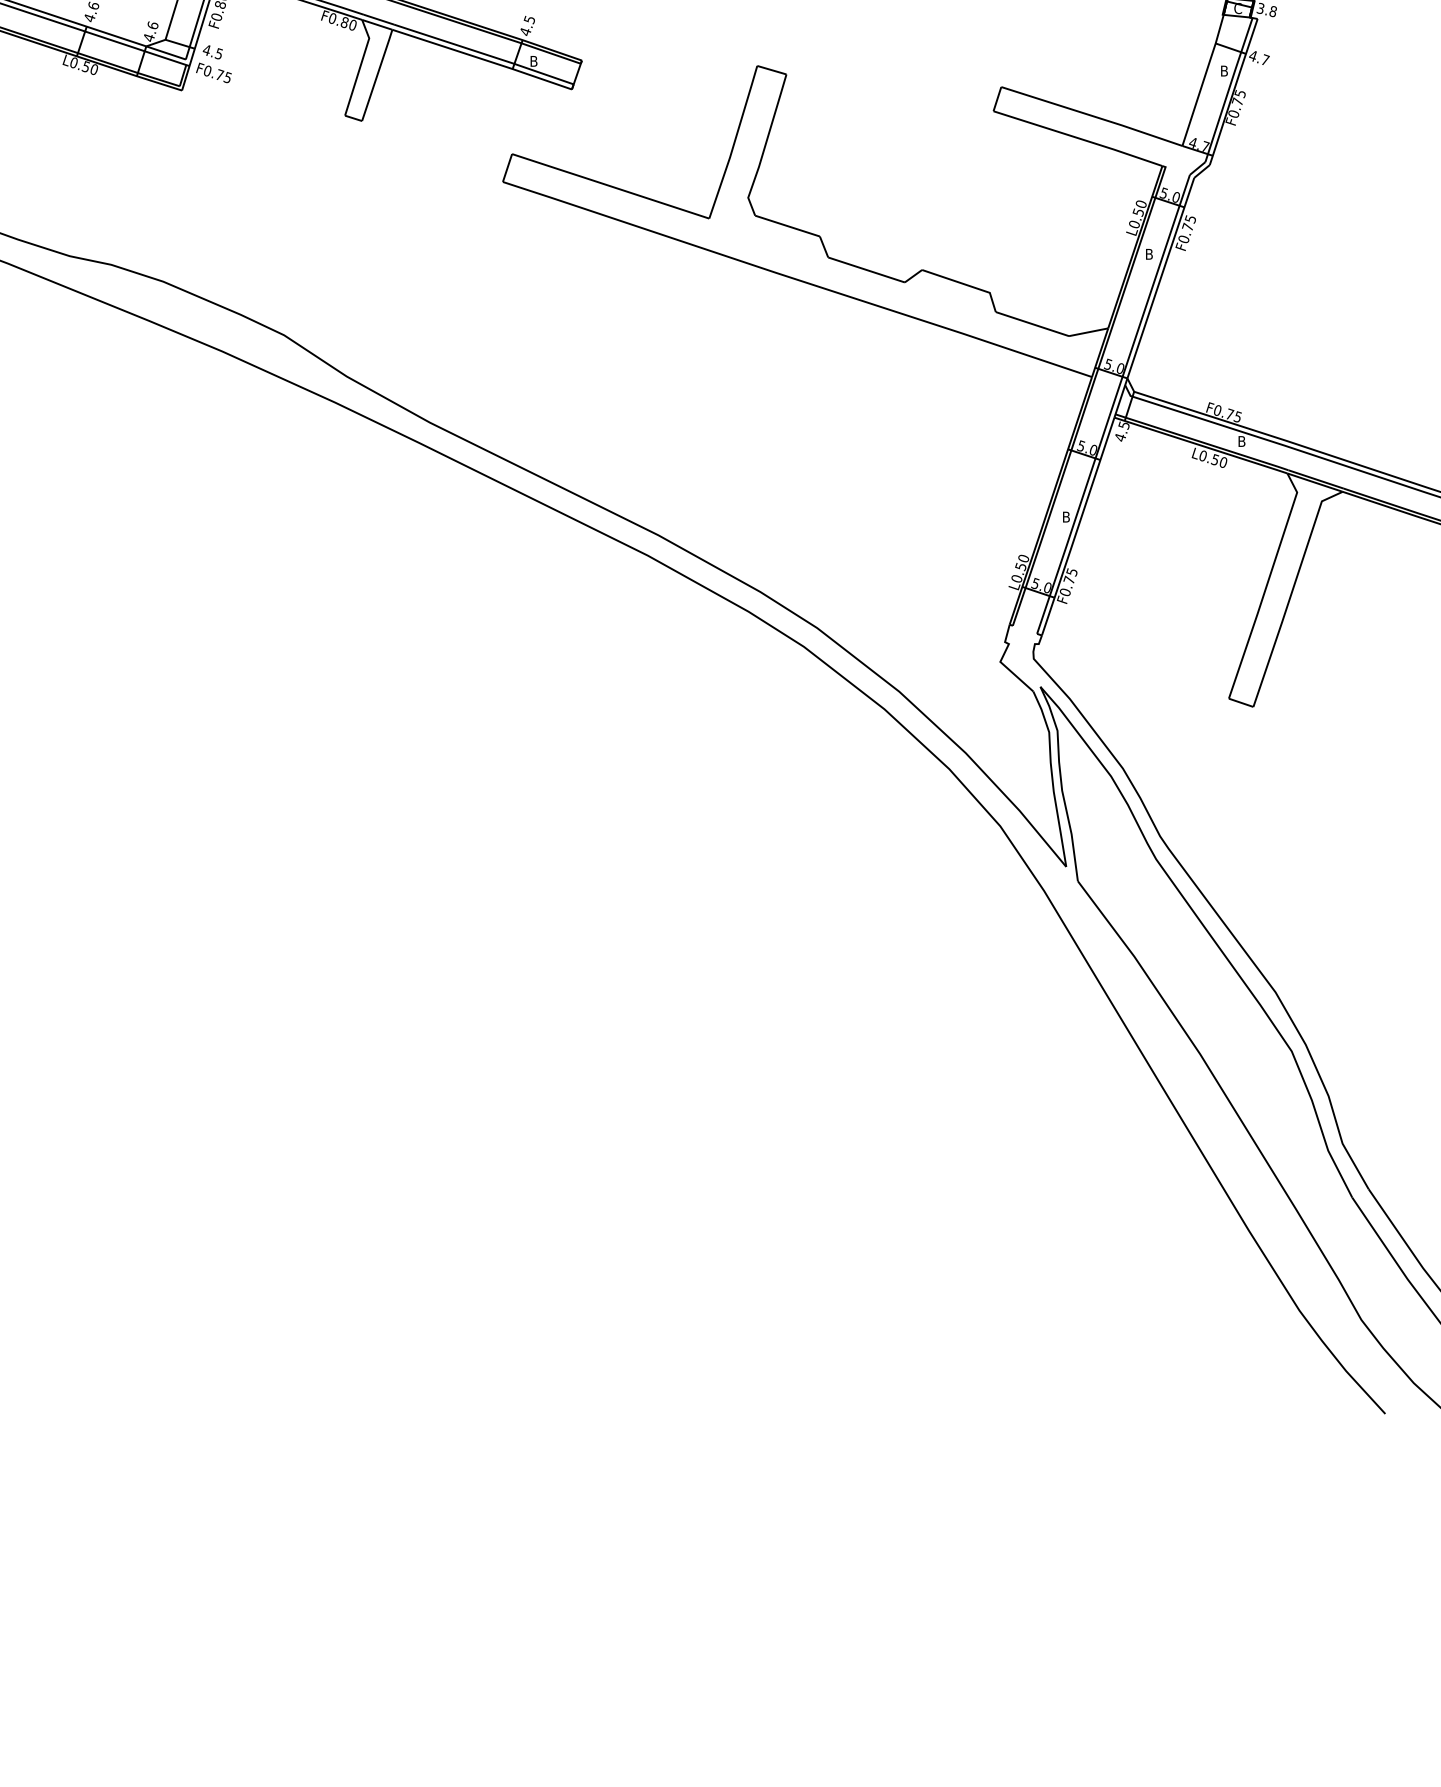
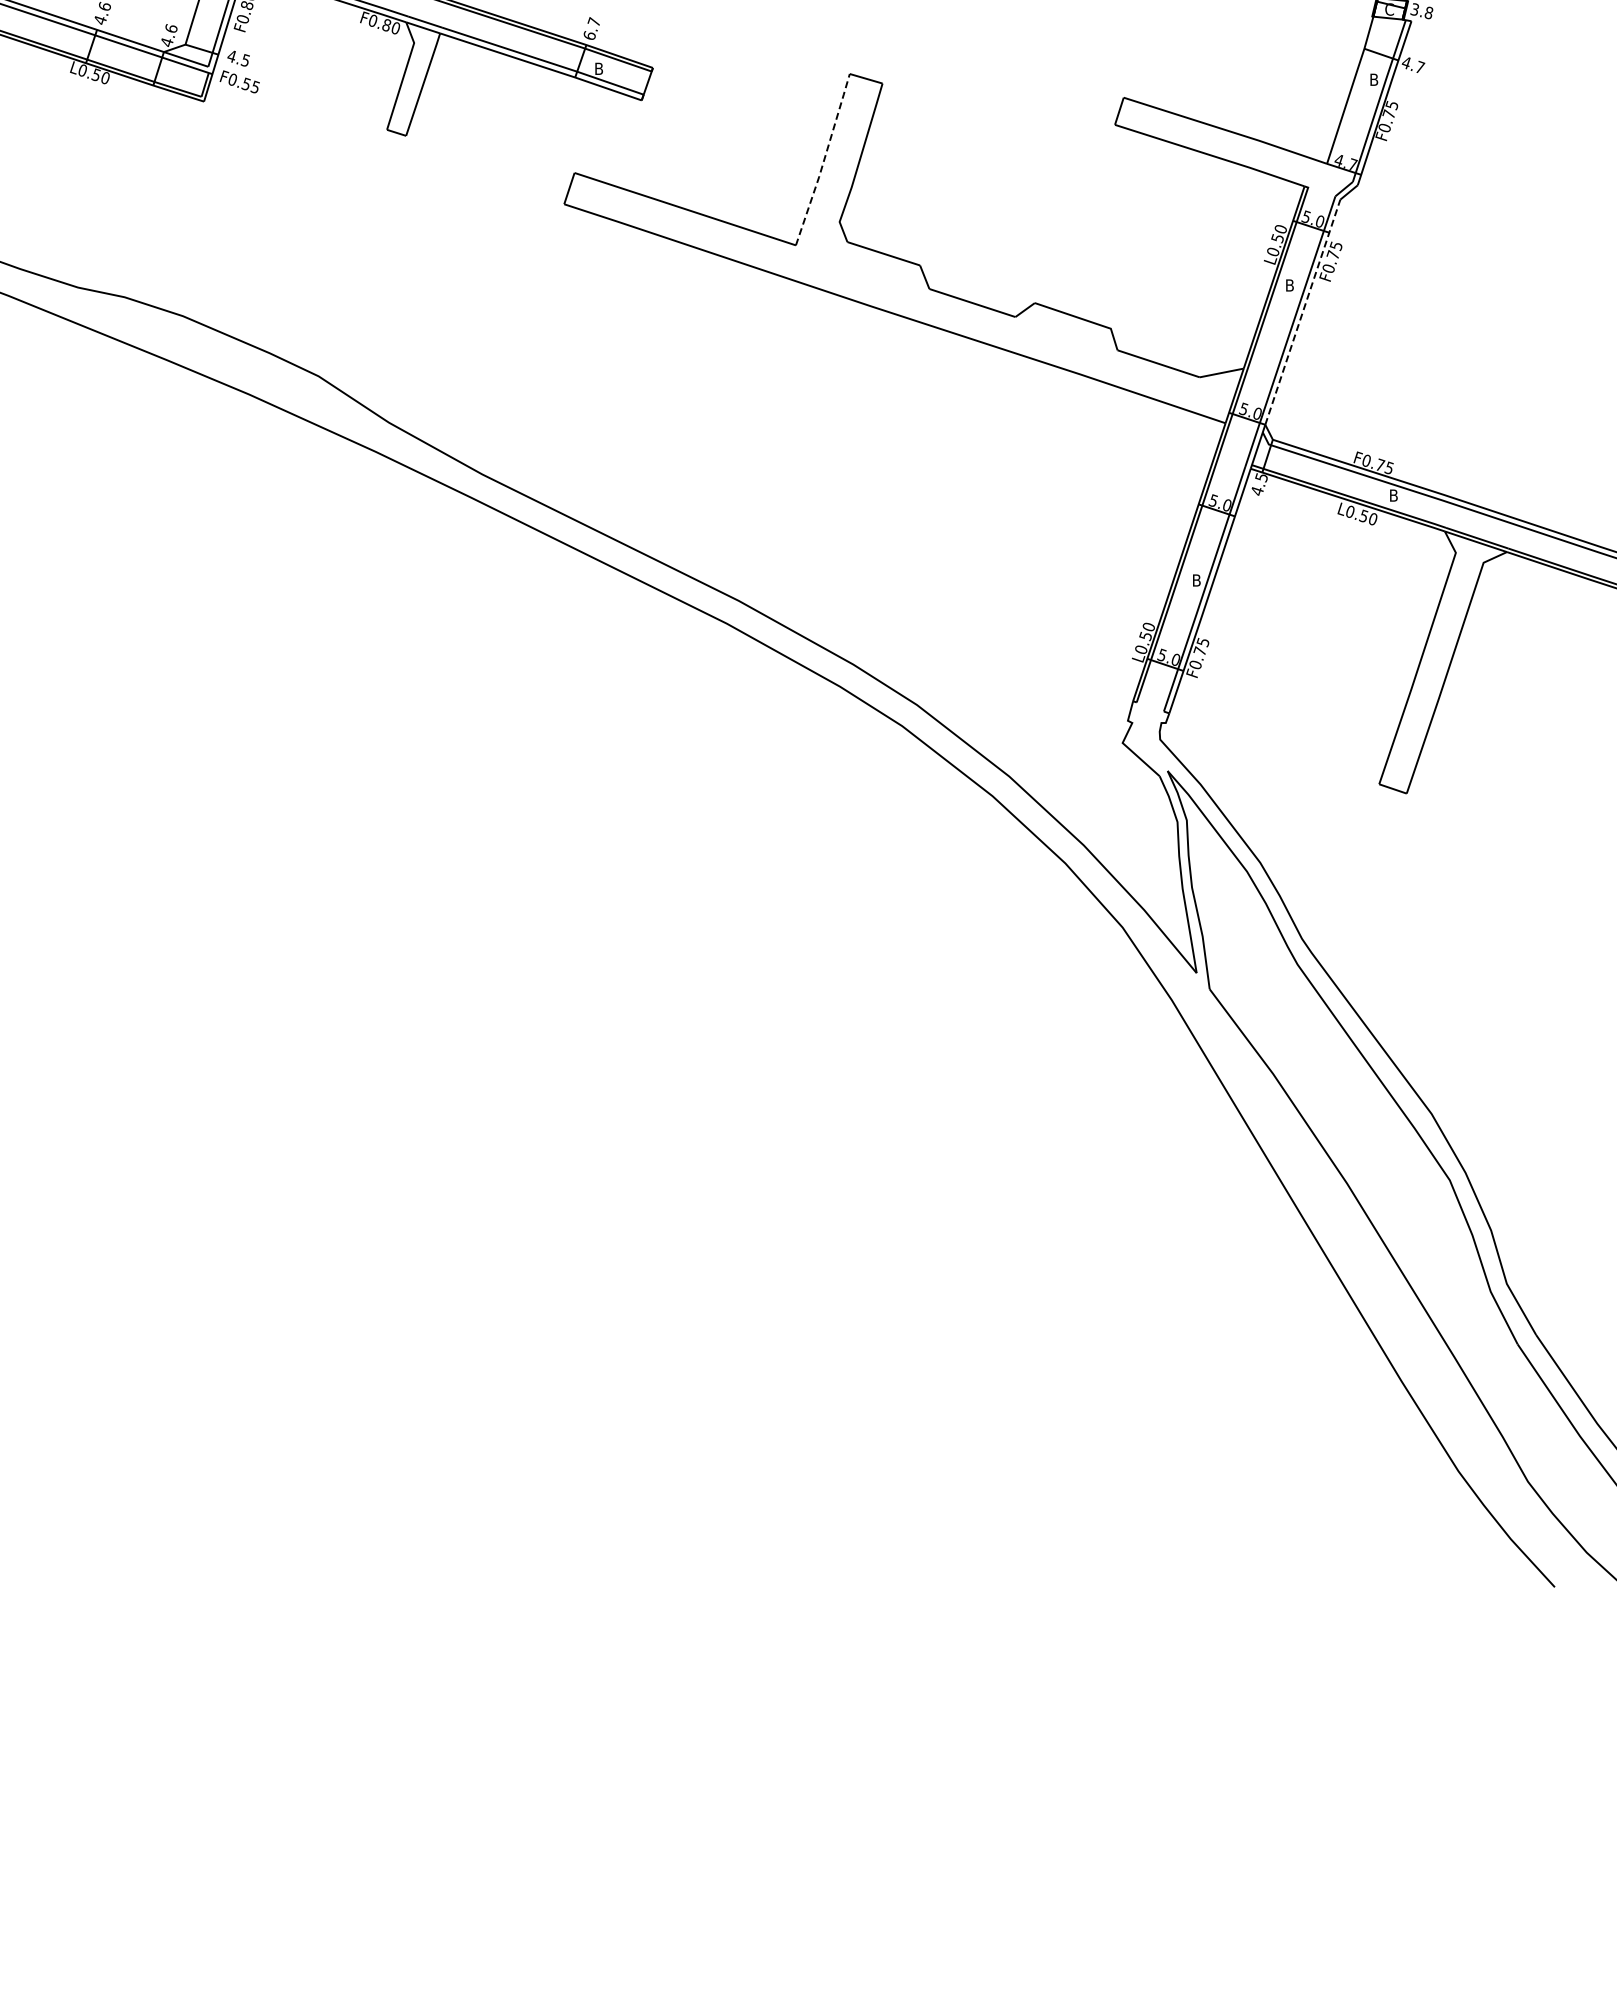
text: (527, 25) -> (591, 28), 4.5 -> 6.7
text: (219, 74) -> (246, 83), F0.75 -> F0.55
line: (734, 142) -> (824, 159), solid -> dashed
line: (1160, 278) -> (1302, 312), solid -> dashed

